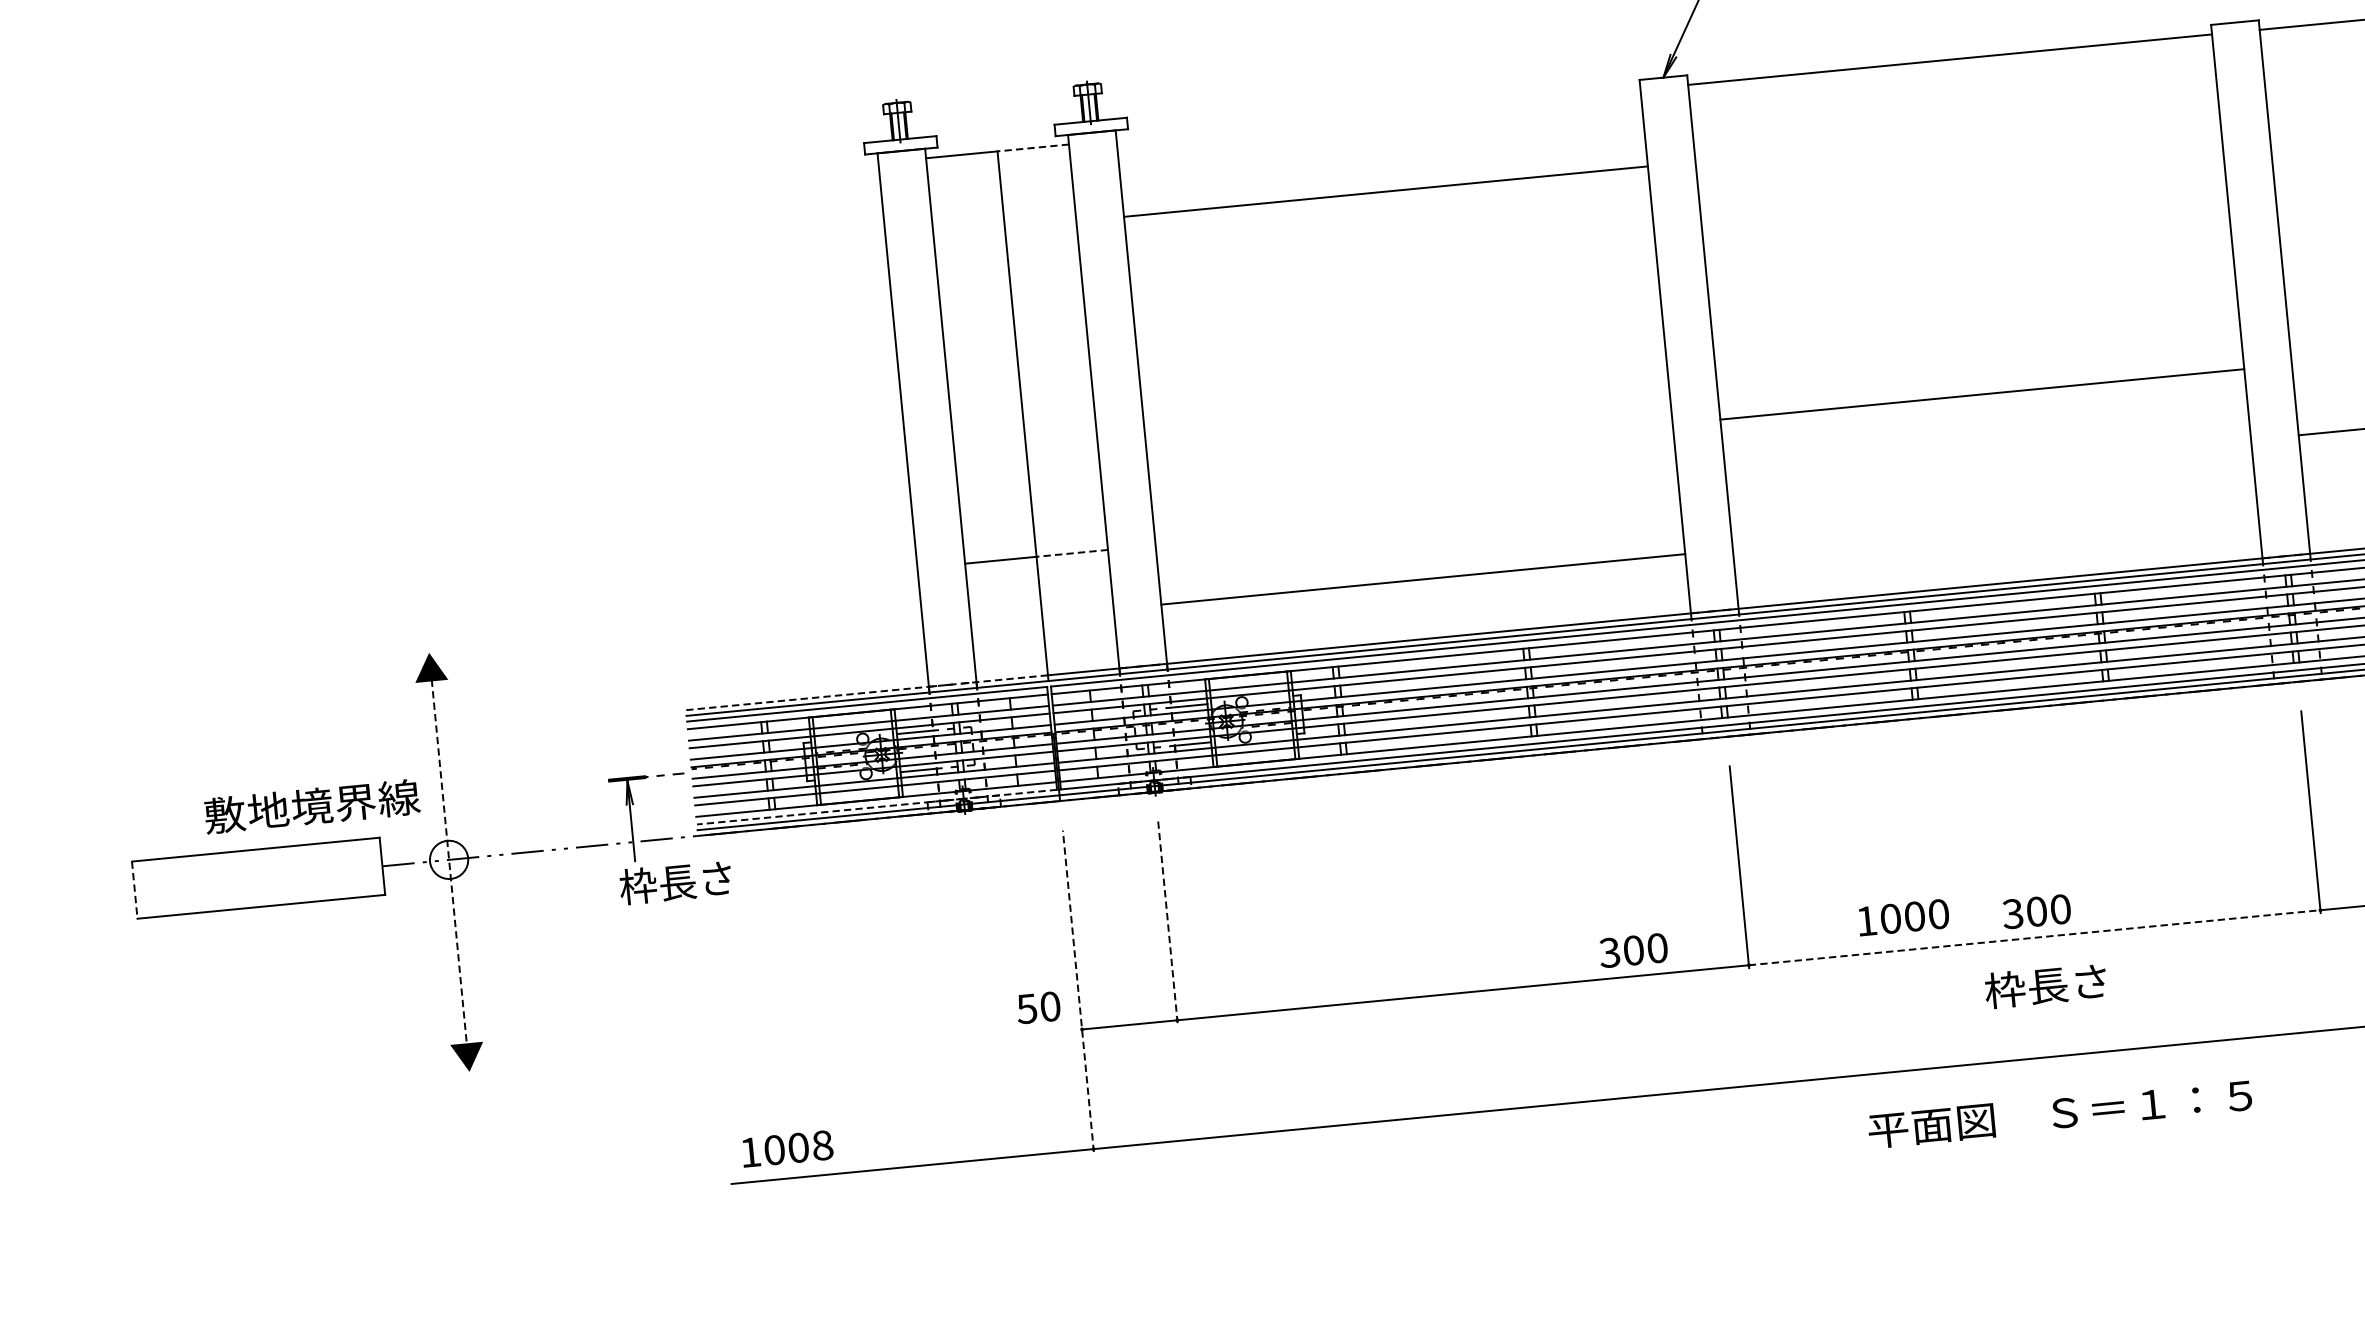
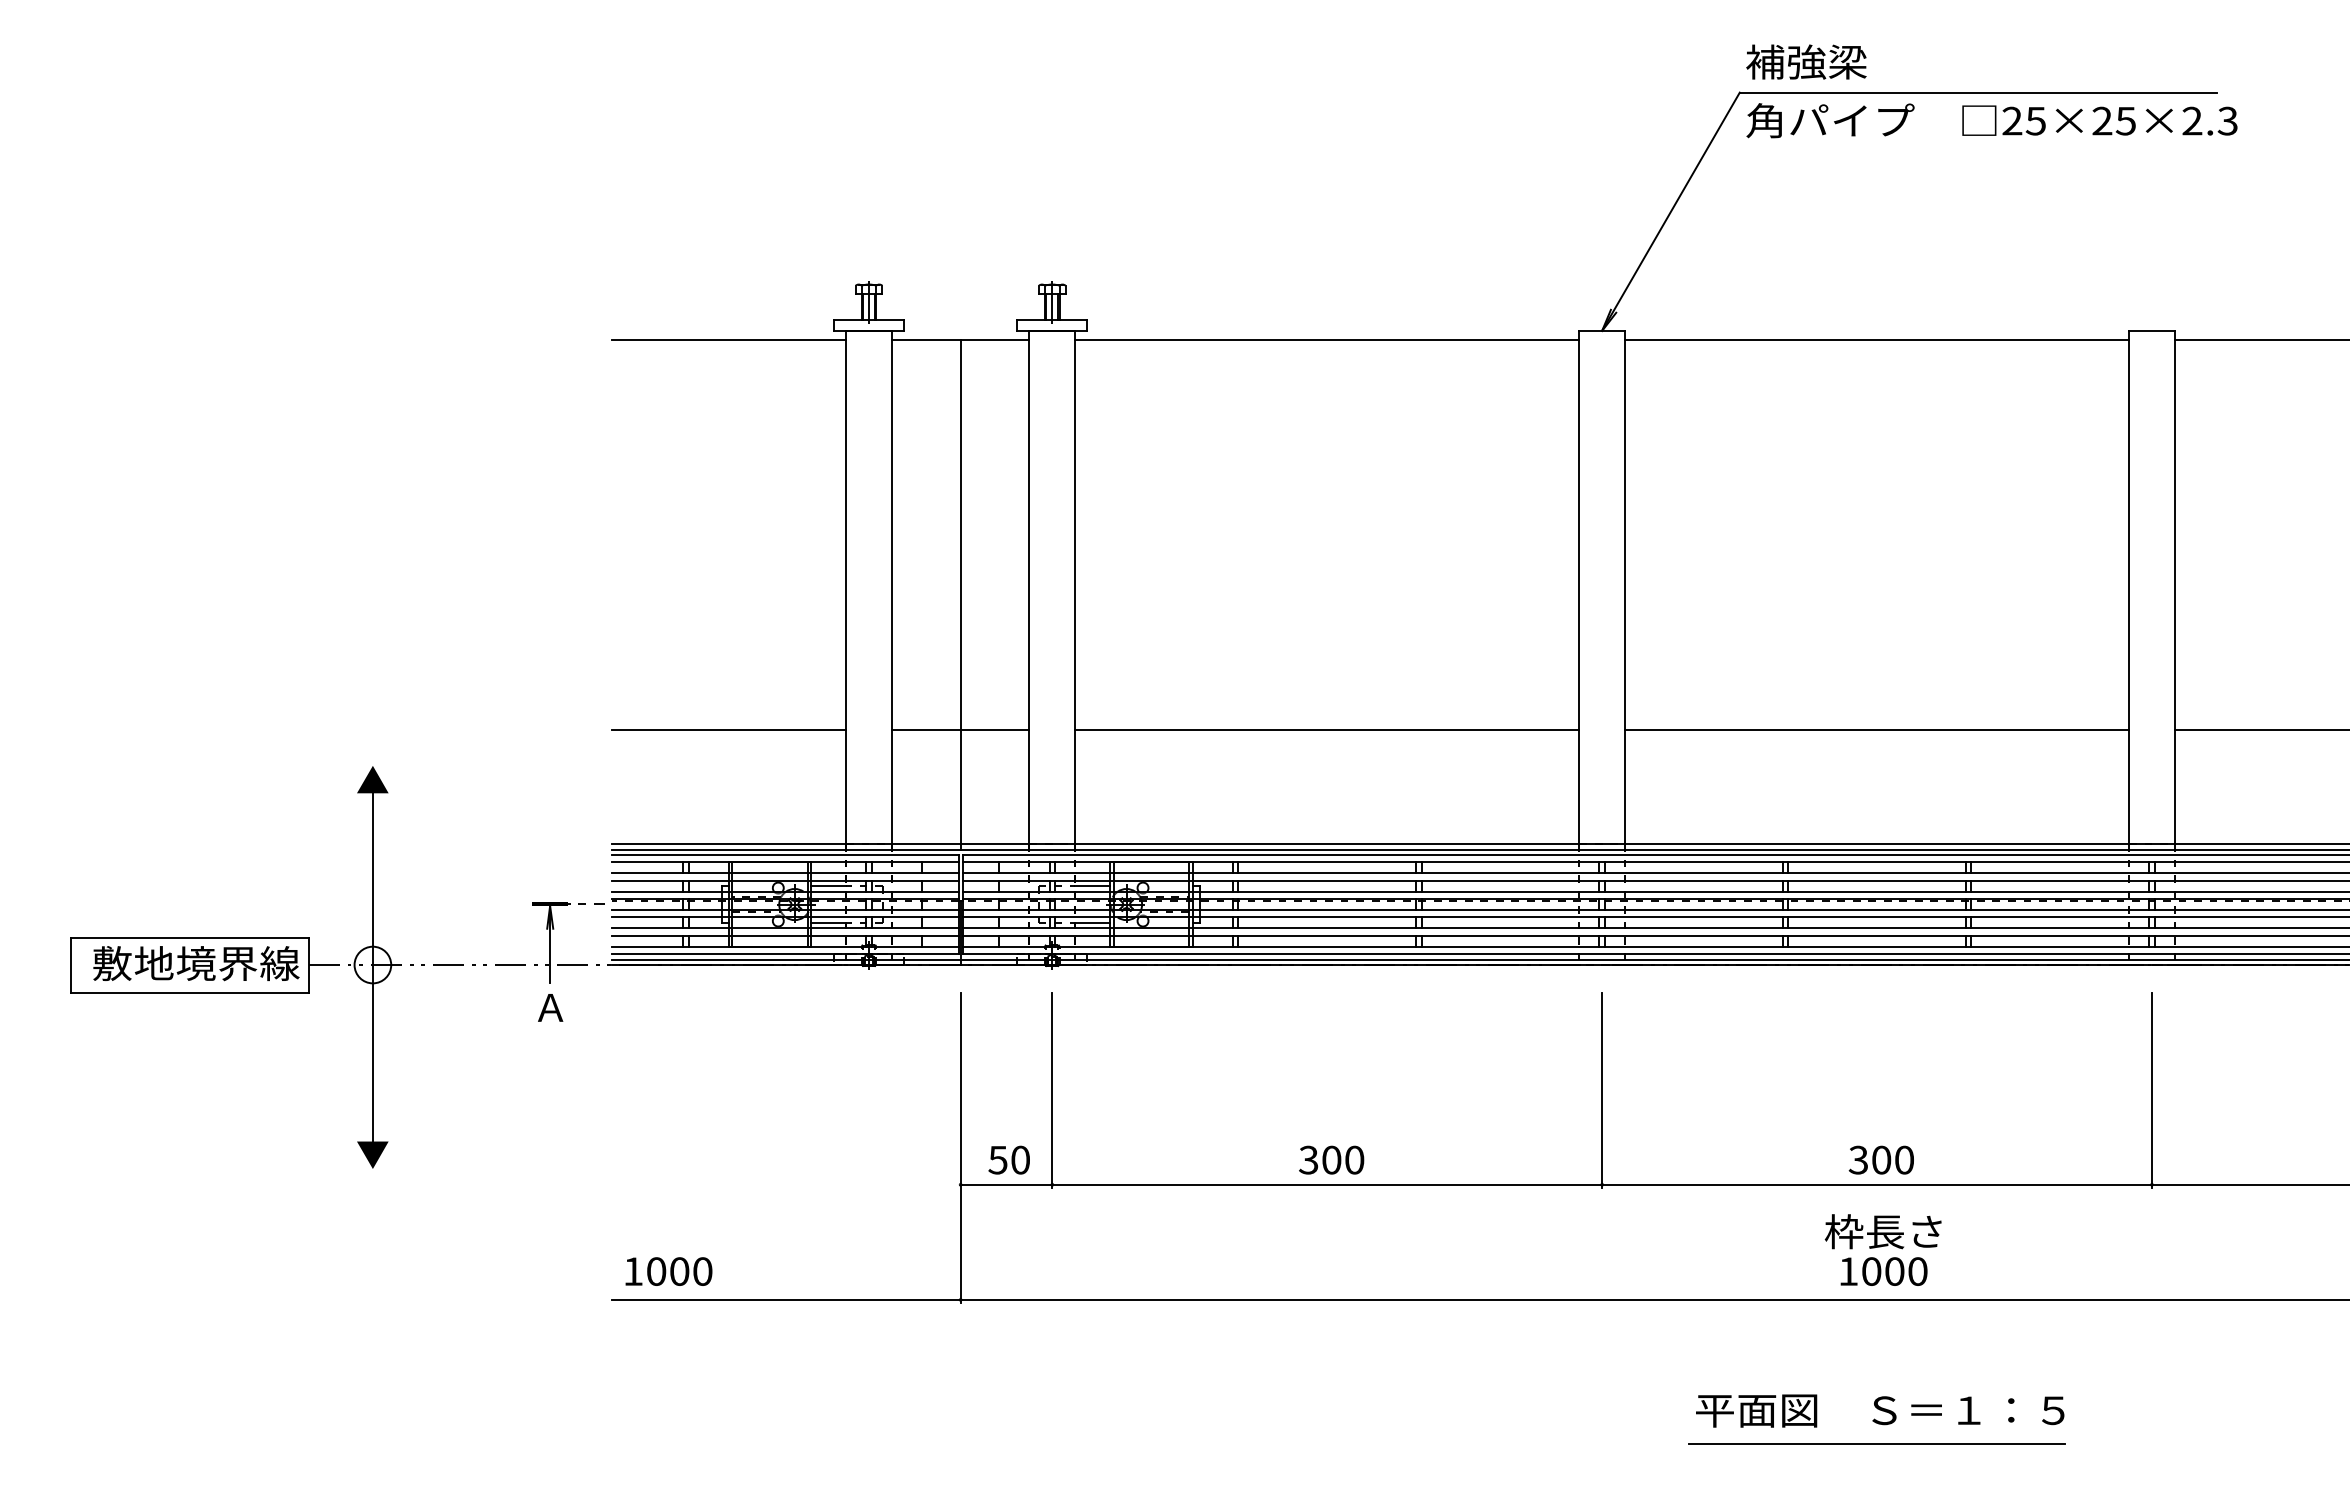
line: (1032, 148) -> (994, 340), dashed -> solid
line: (757, 174) -> (729, 340), added
line: (1386, 192) -> (1327, 340), moved
line: (1982, 394) -> (1877, 730), moved
line: (1071, 553) -> (994, 730), dashed -> solid
line: (1423, 579) -> (1327, 730), moved
line: (796, 580) -> (729, 730), added
line: (866, 693) -> (786, 844), dashed -> solid
text: (312, 806) -> (196, 963), moved
line: (876, 807) -> (785, 954), dashed -> solid
line: (448, 861) -> (372, 966), dashed -> solid
text: (675, 882) -> (586, 1007), 枠長さ -> Ａ
line: (134, 890) -> (70, 965), dashed -> solid
text: (1903, 917) -> (1883, 1271), moved
line: (1168, 922) -> (1052, 1090), dashed -> solid
line: (2035, 937) -> (1877, 1184), dashed -> solid
text: (1633, 949) -> (1331, 1159), moved
line: (1078, 991) -> (960, 1148), dashed -> solid
text: (1037, 1007) -> (1008, 1159), moved
text: (2060, 1113) -> (1880, 1410), moved
text: (822, 1145) -> (702, 1271), 1008 -> 1000
line: (2061, 1206) -> (1877, 1443), added

